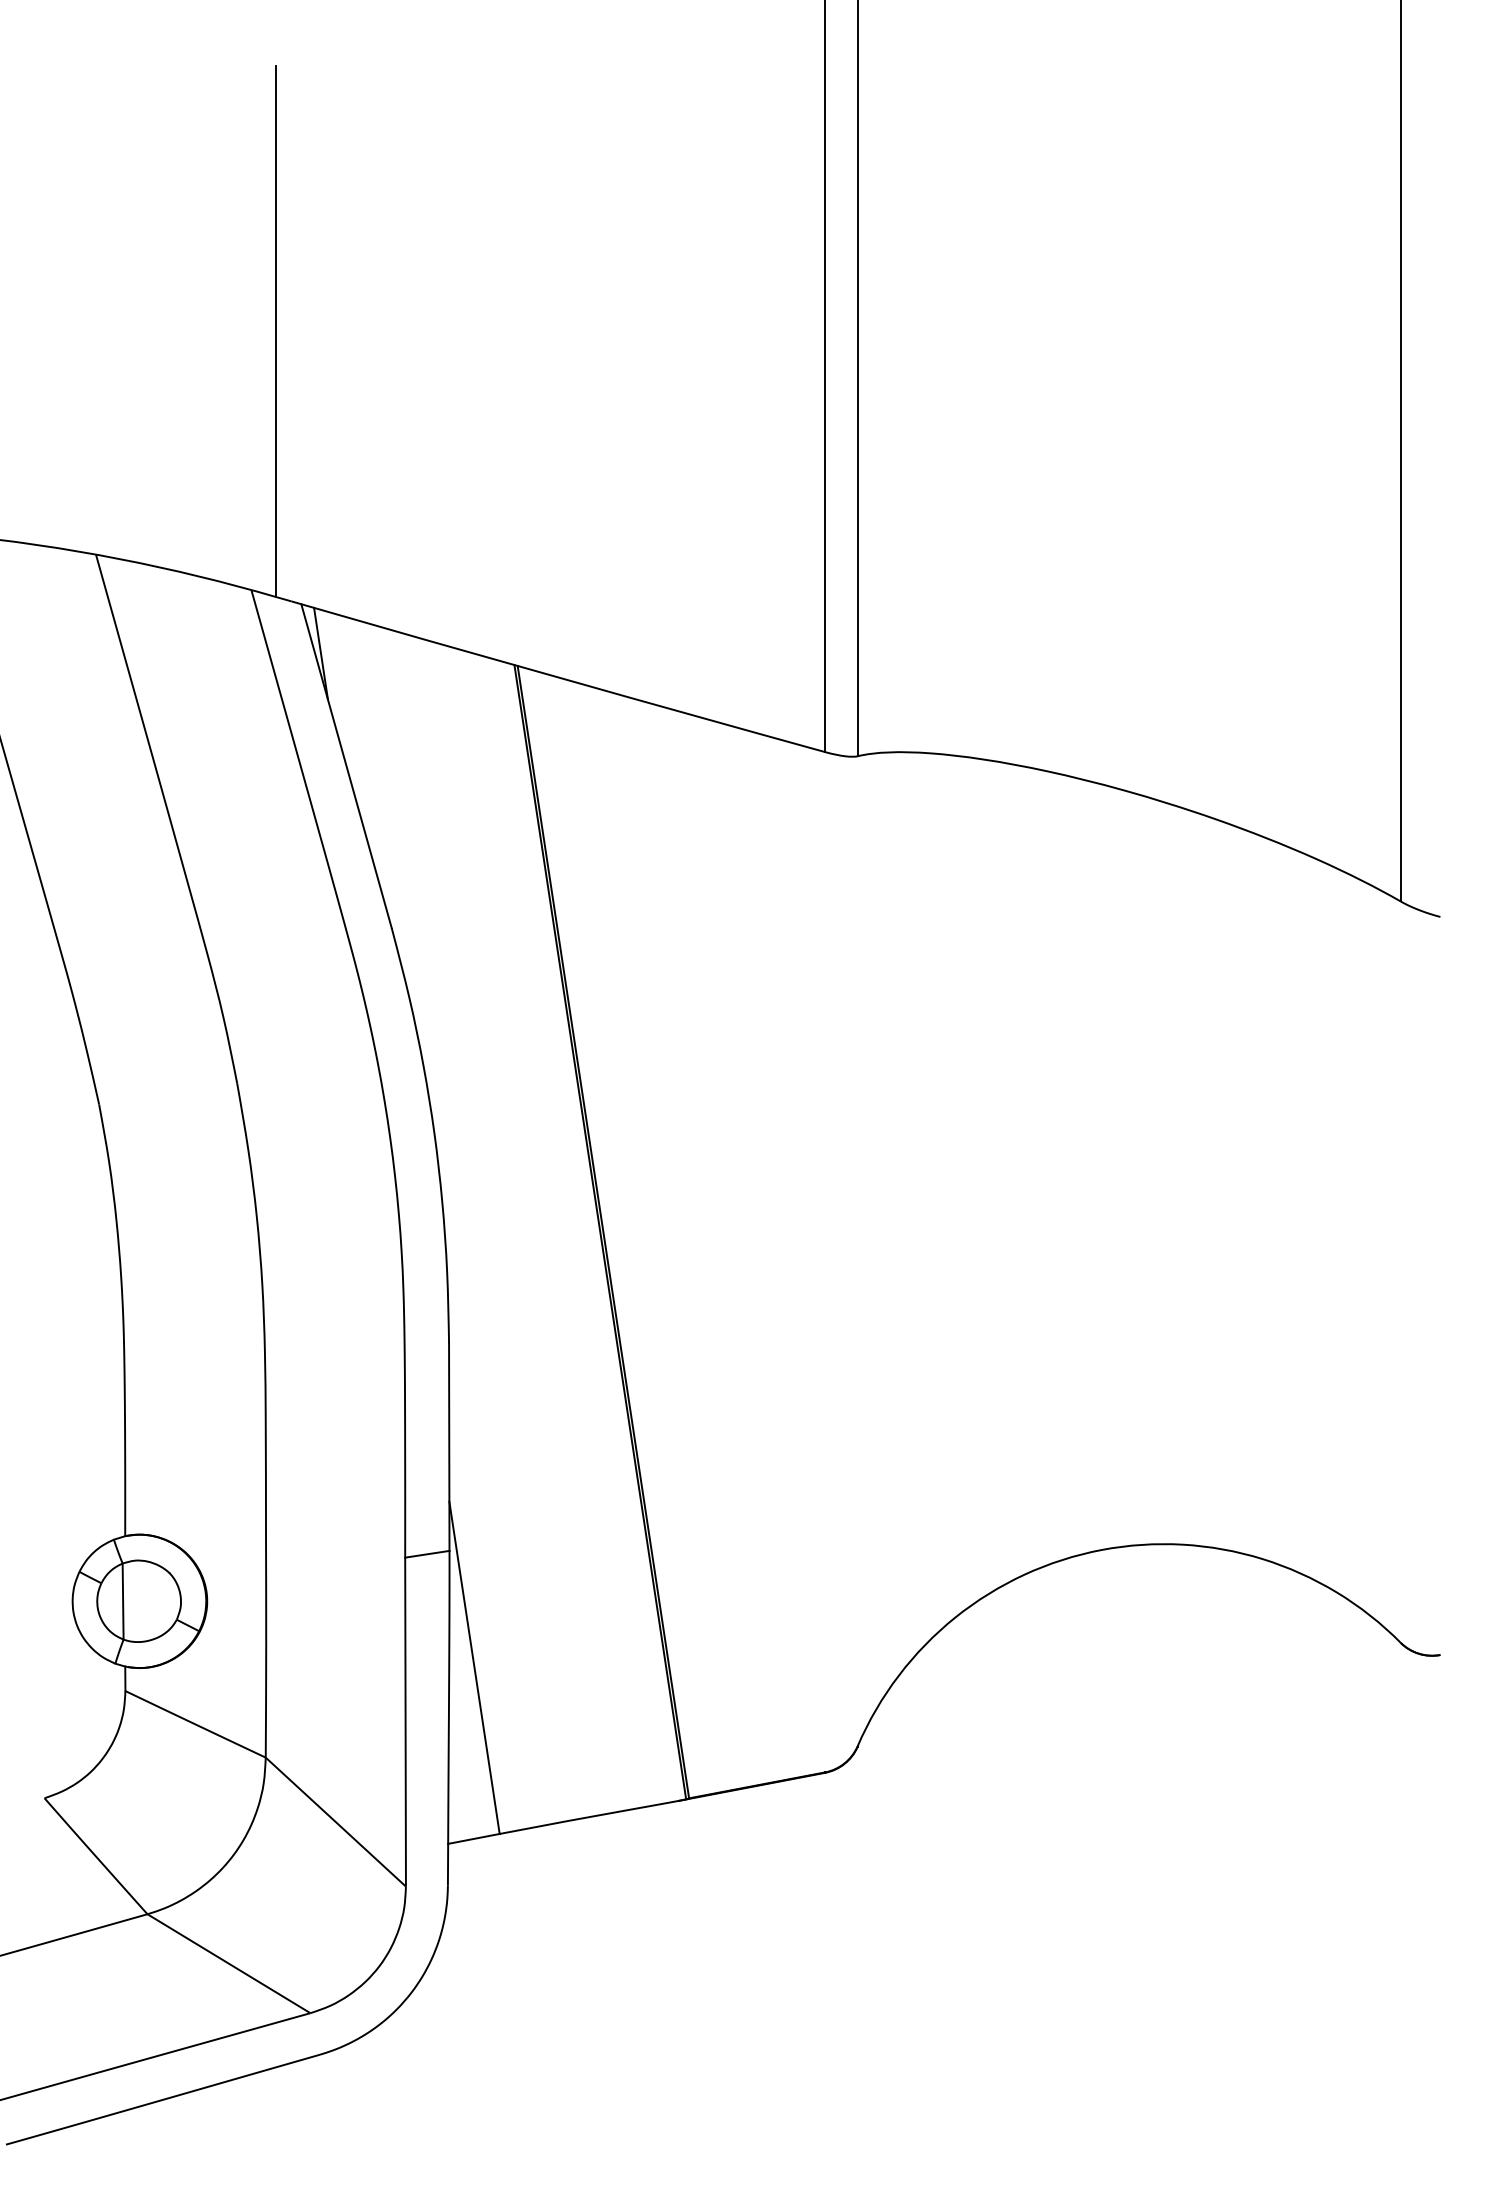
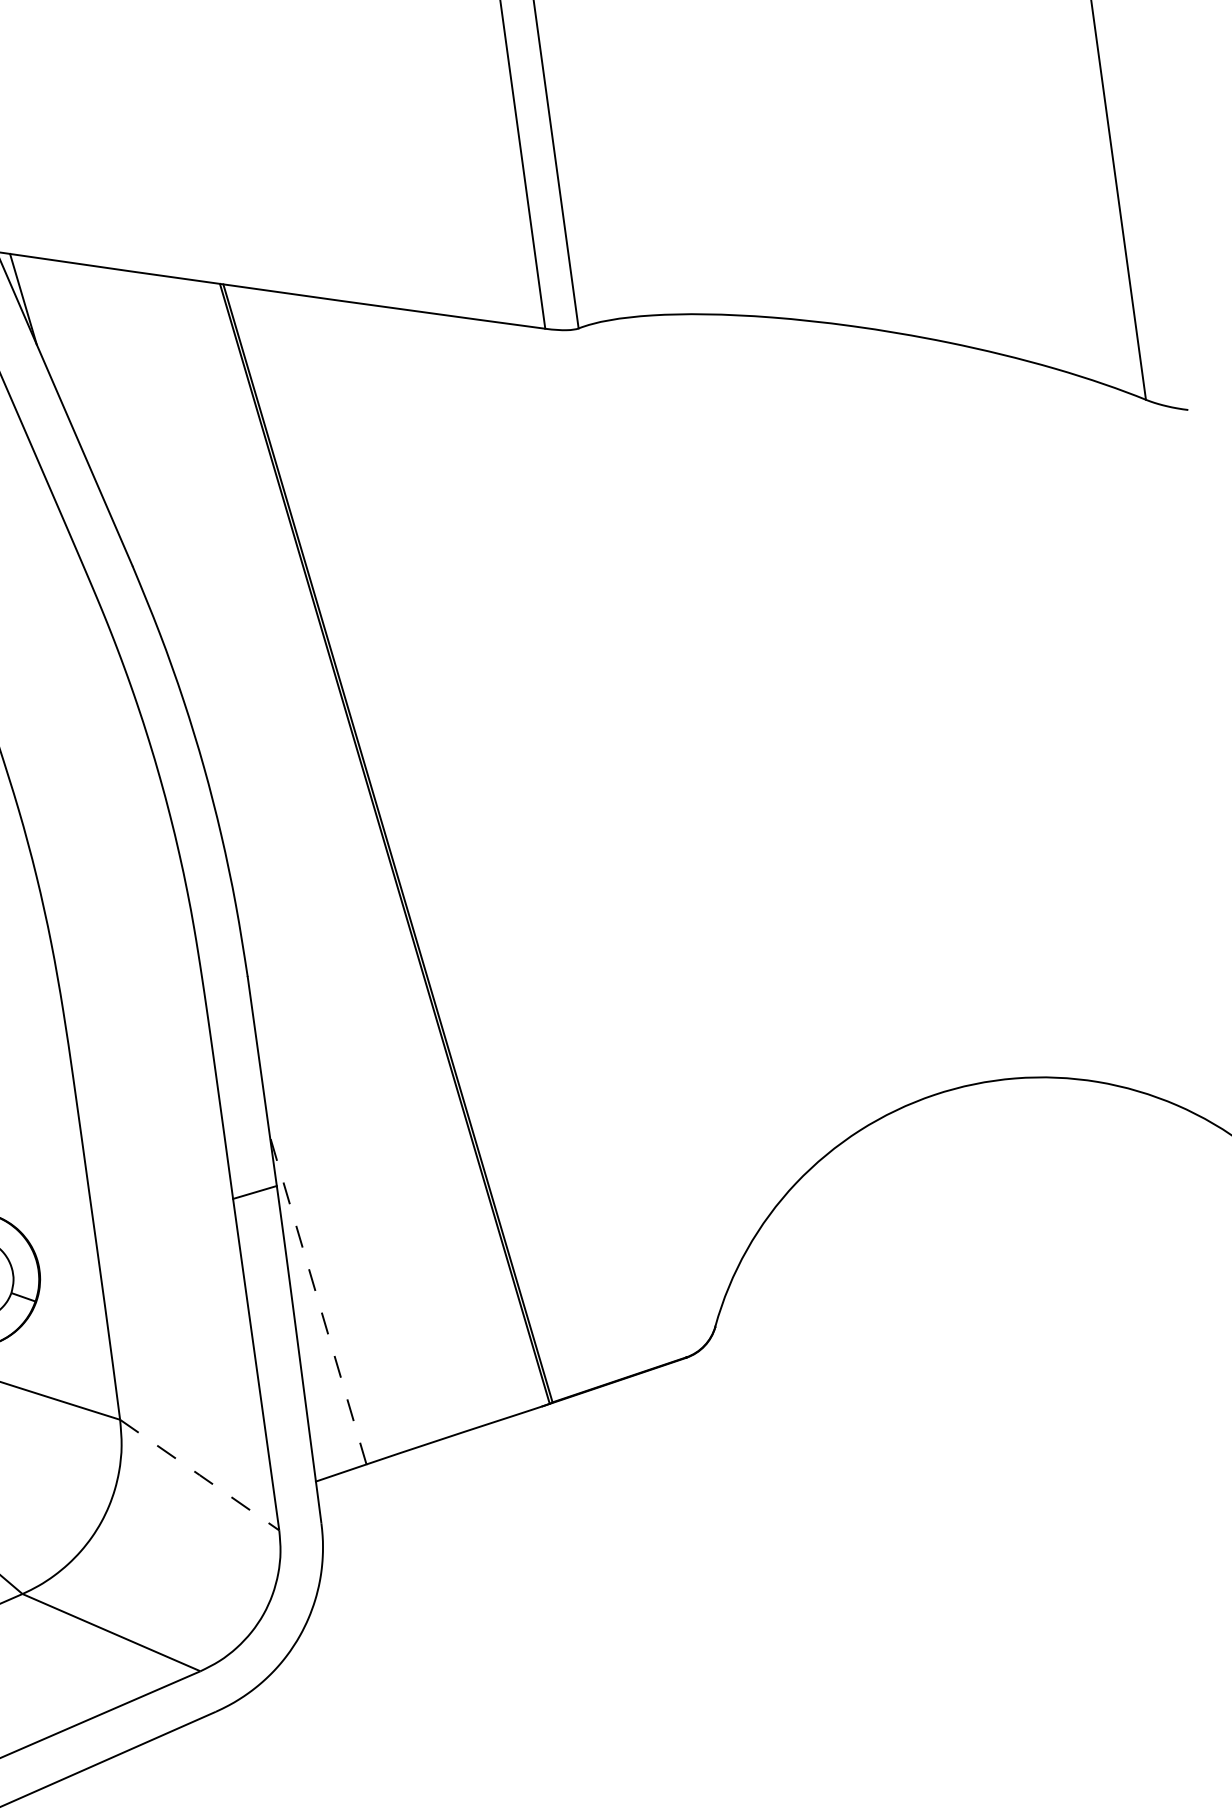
line: (474, 1667) -> (318, 1300), solid -> dashed
line: (335, 1822) -> (199, 1475), solid -> dashed

